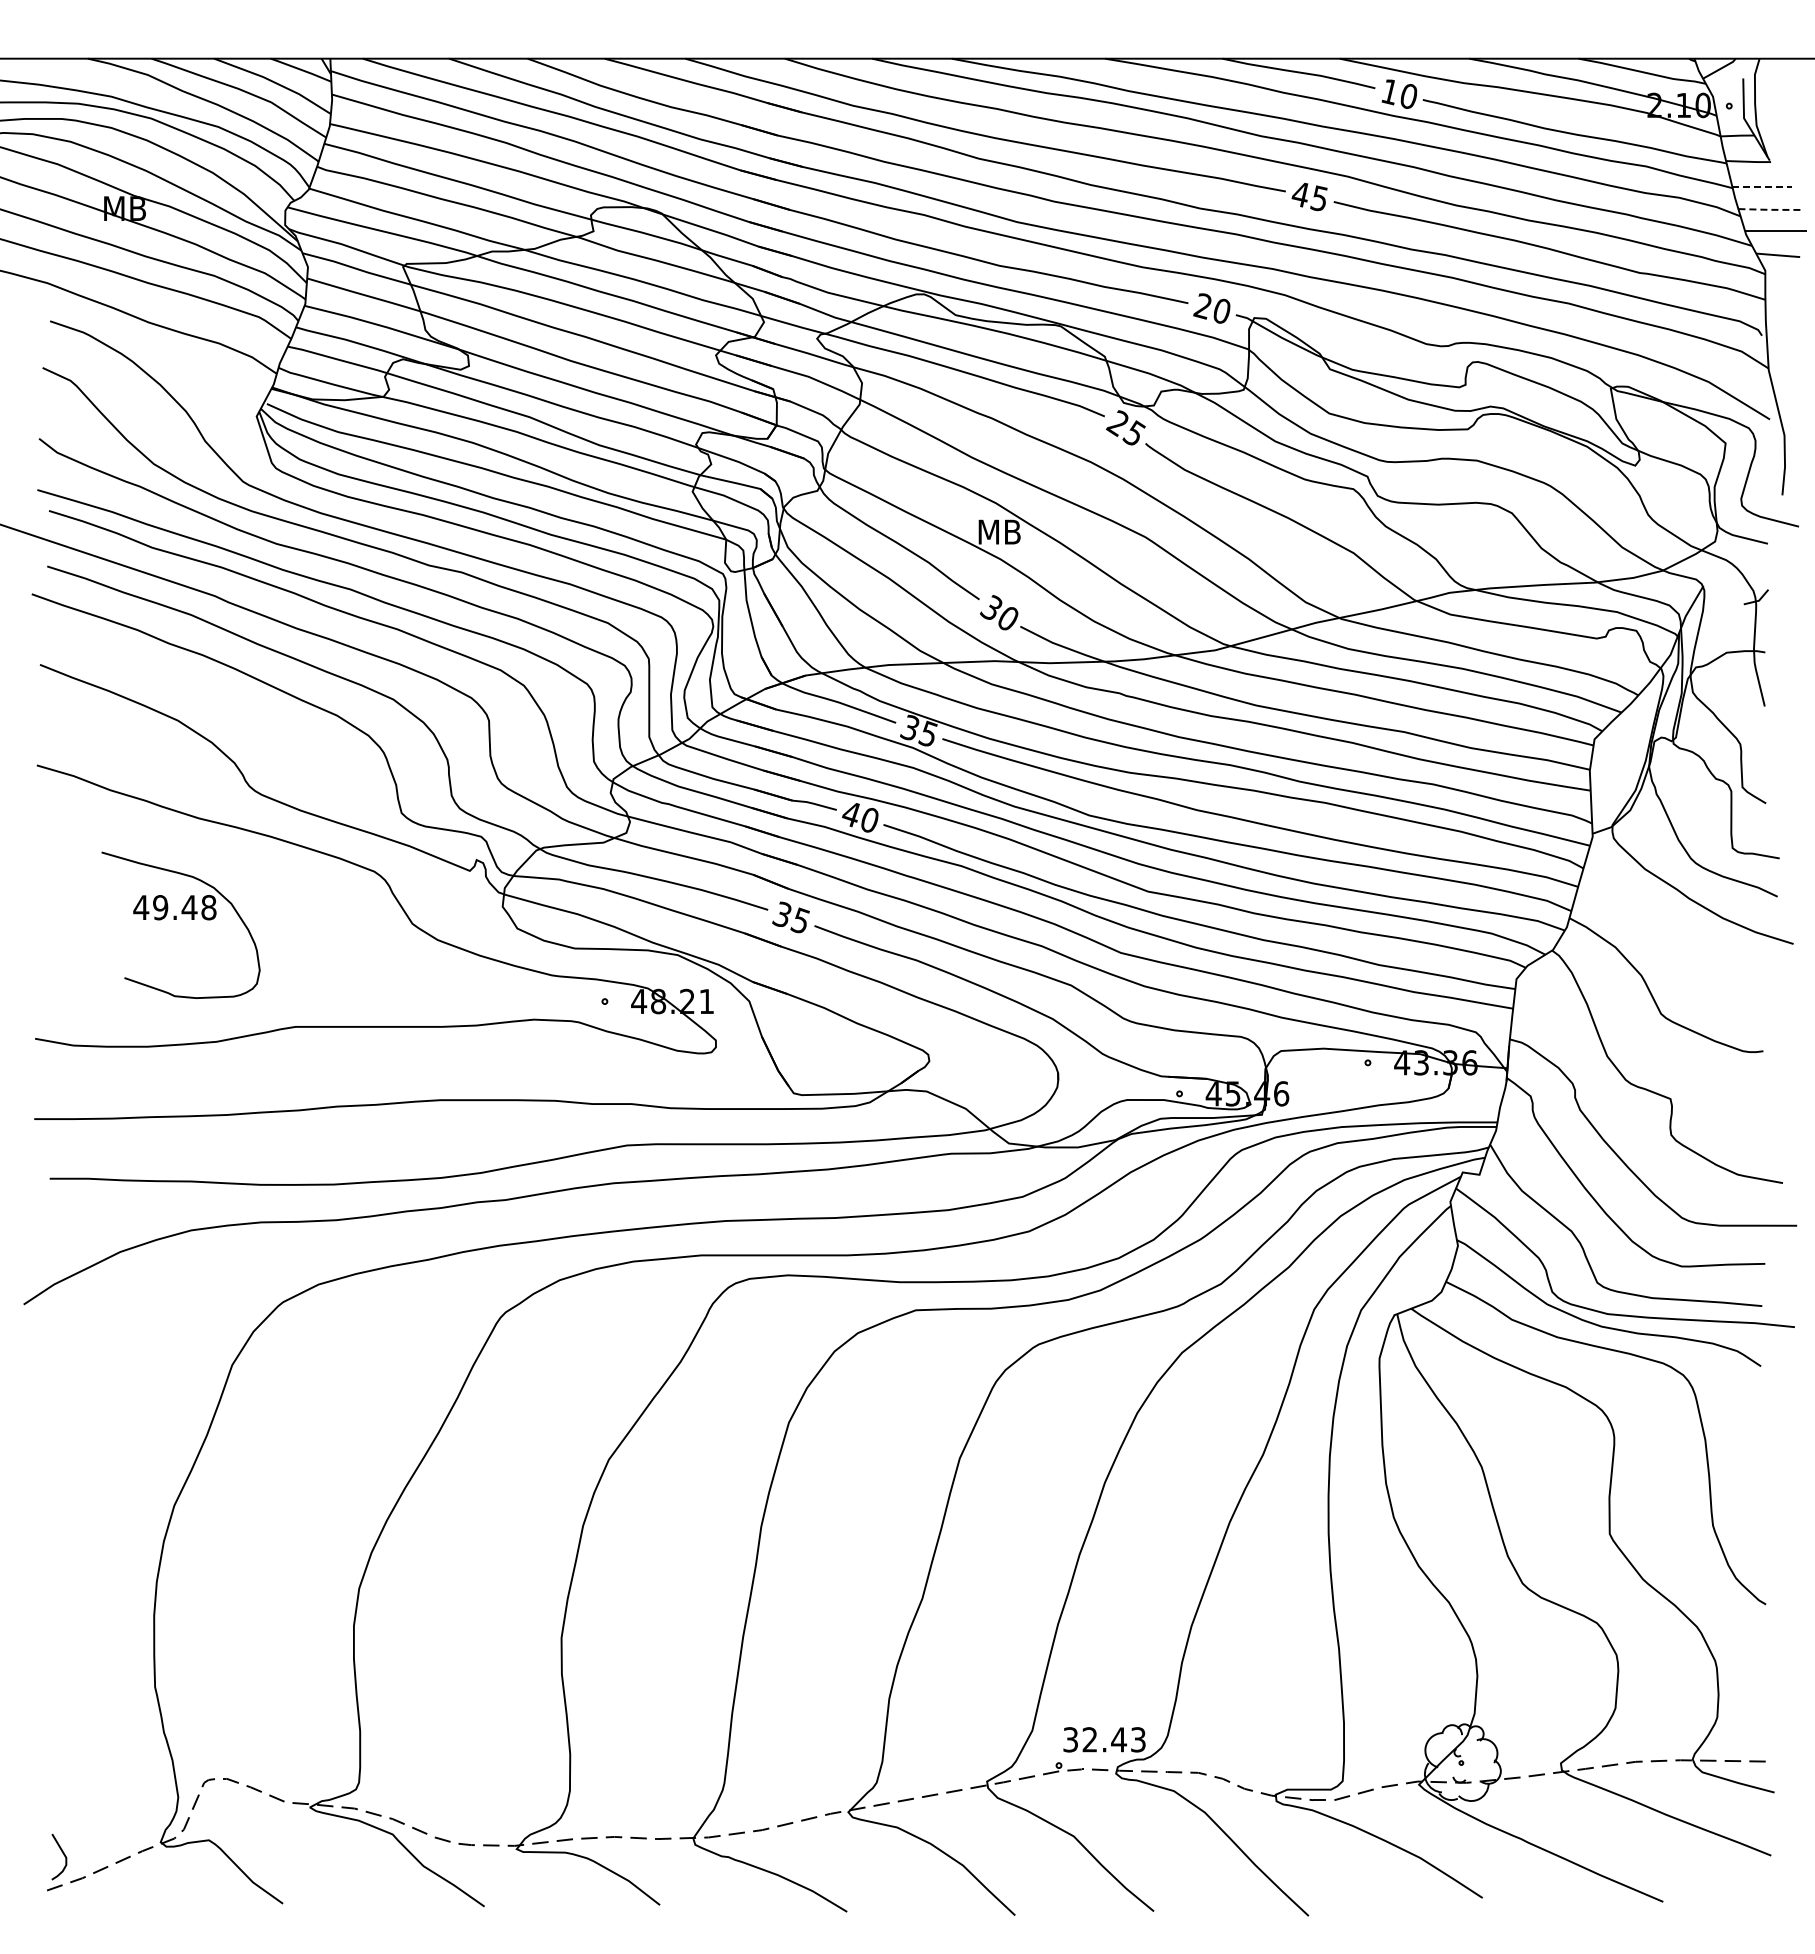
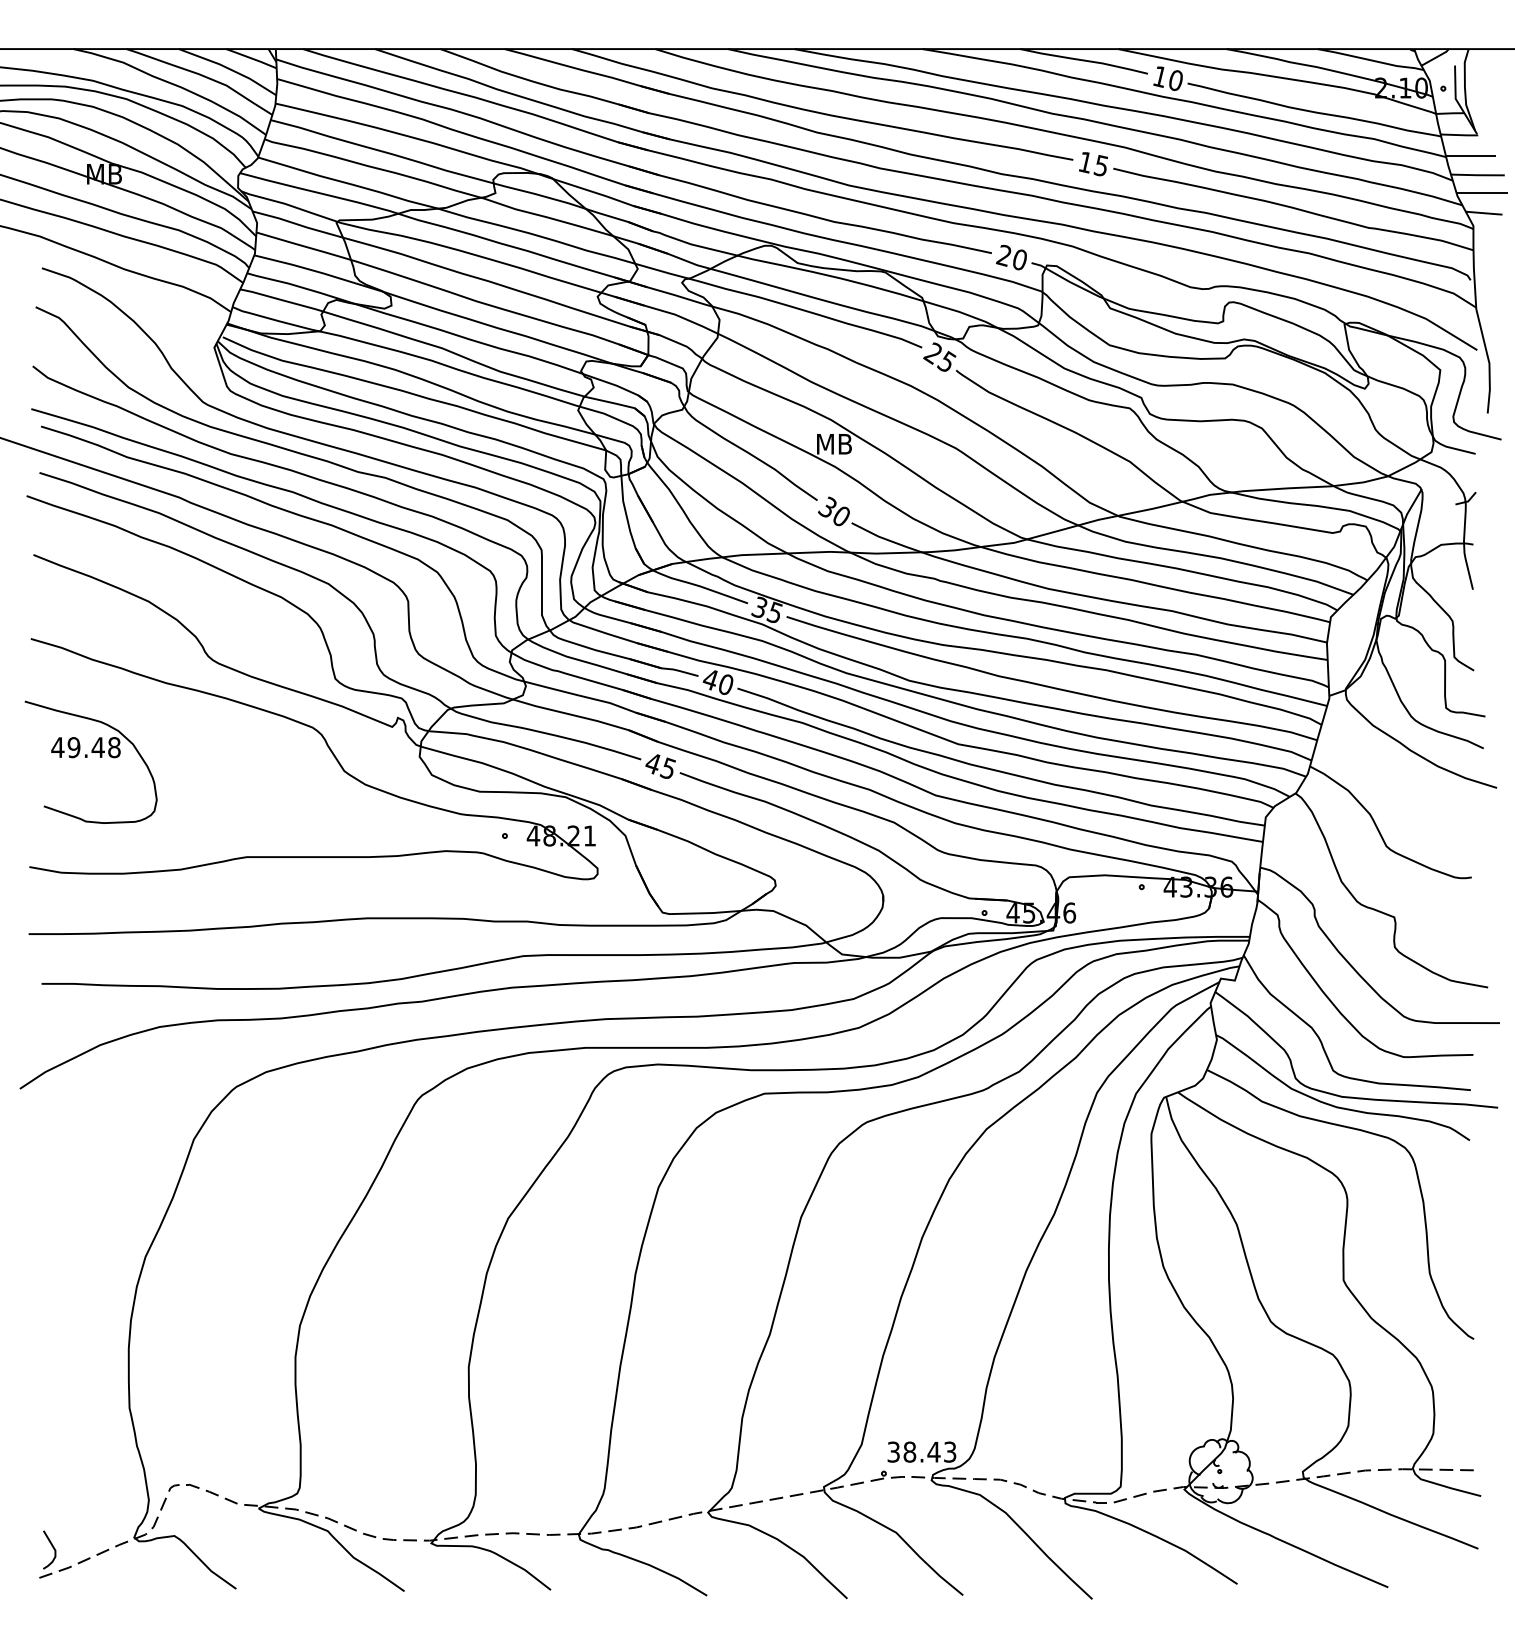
line: (1762, 186) -> (1471, 155), dashed -> solid
text: (1299, 194) -> (1084, 162), 45 -> 15
line: (1770, 209) -> (1477, 174), dashed -> solid
text: (781, 914) -> (652, 763), 35 -> 45
part: (176, 919) -> (87, 757), moved
text: (1089, 1739) -> (909, 1451), 32.43 -> 38.43

